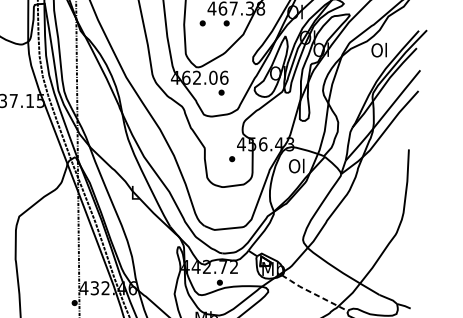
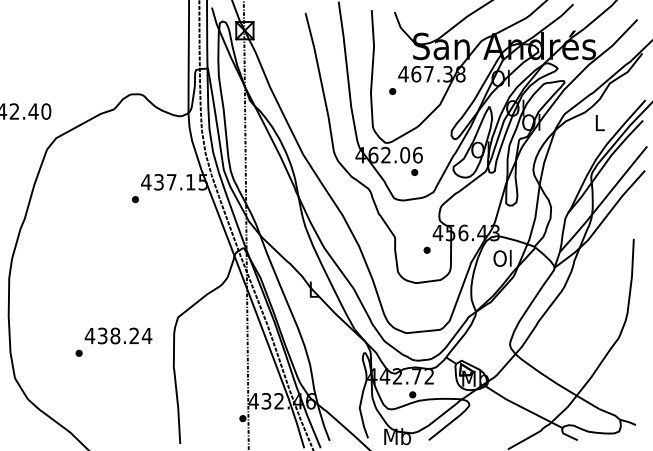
part: (226, 23) -> (420, 91), removed
text: (379, 49) -> (599, 122), Ol -> L
line: (313, 293) -> (522, 407), dashed -> solid

